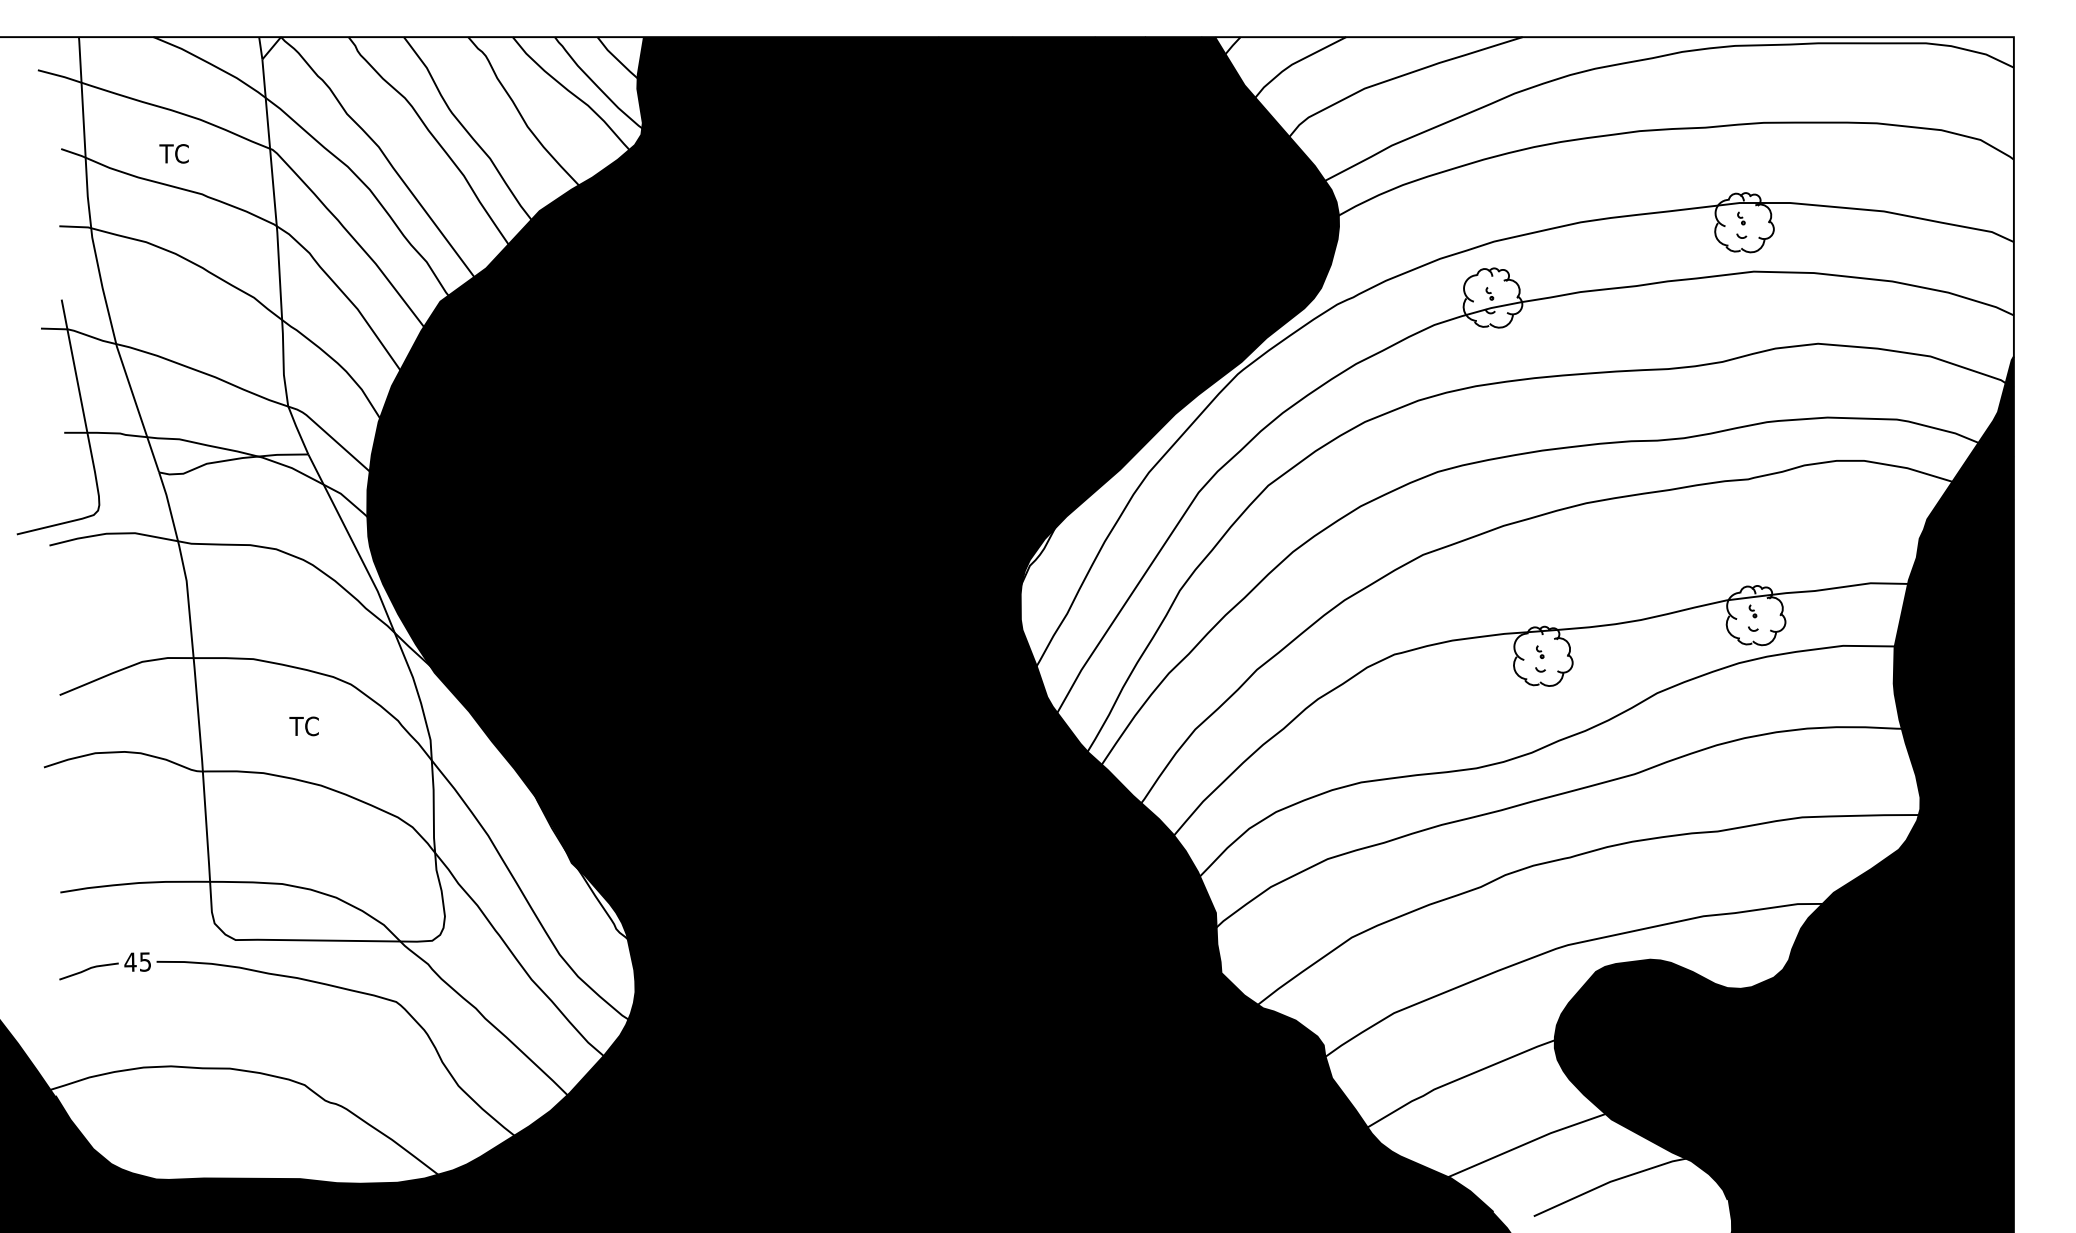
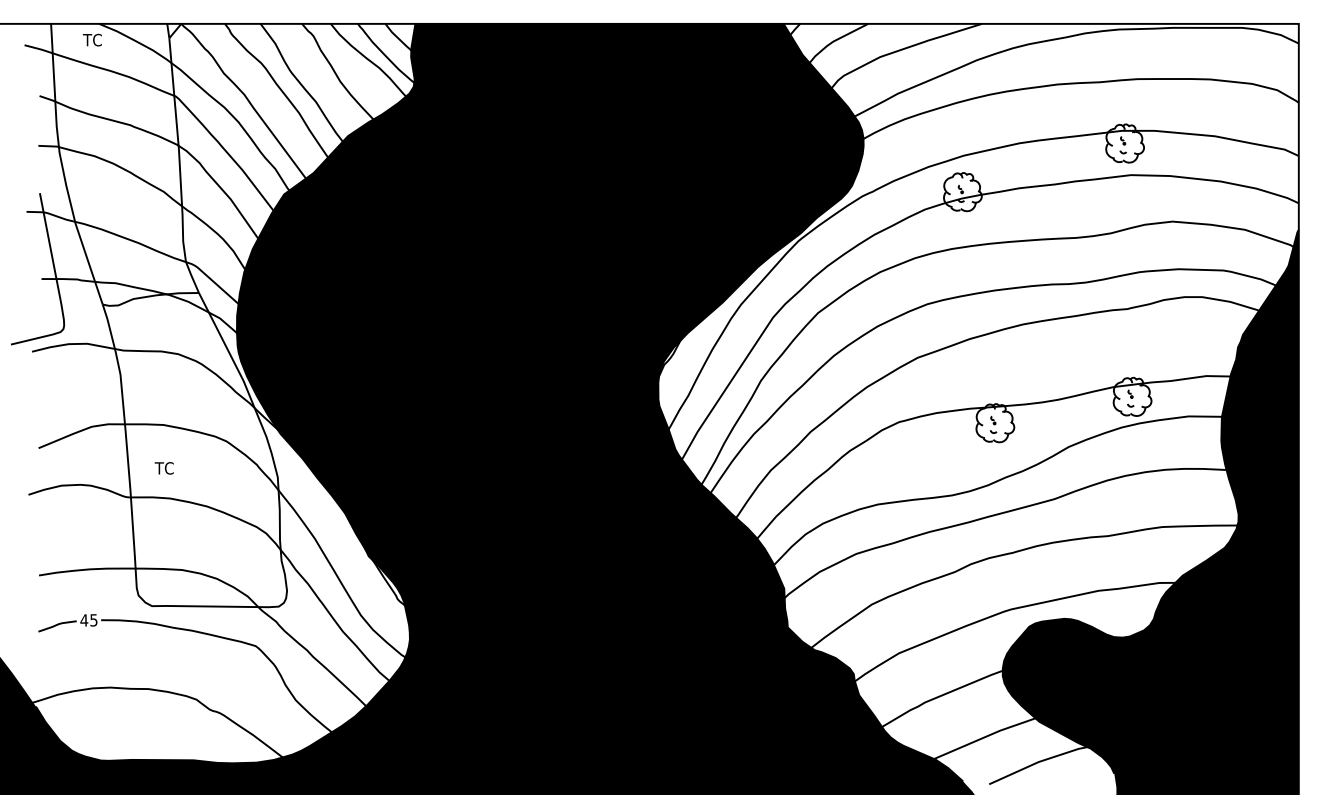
text: (174, 152) -> (92, 39), moved
text: (302, 726) -> (163, 468), moved

